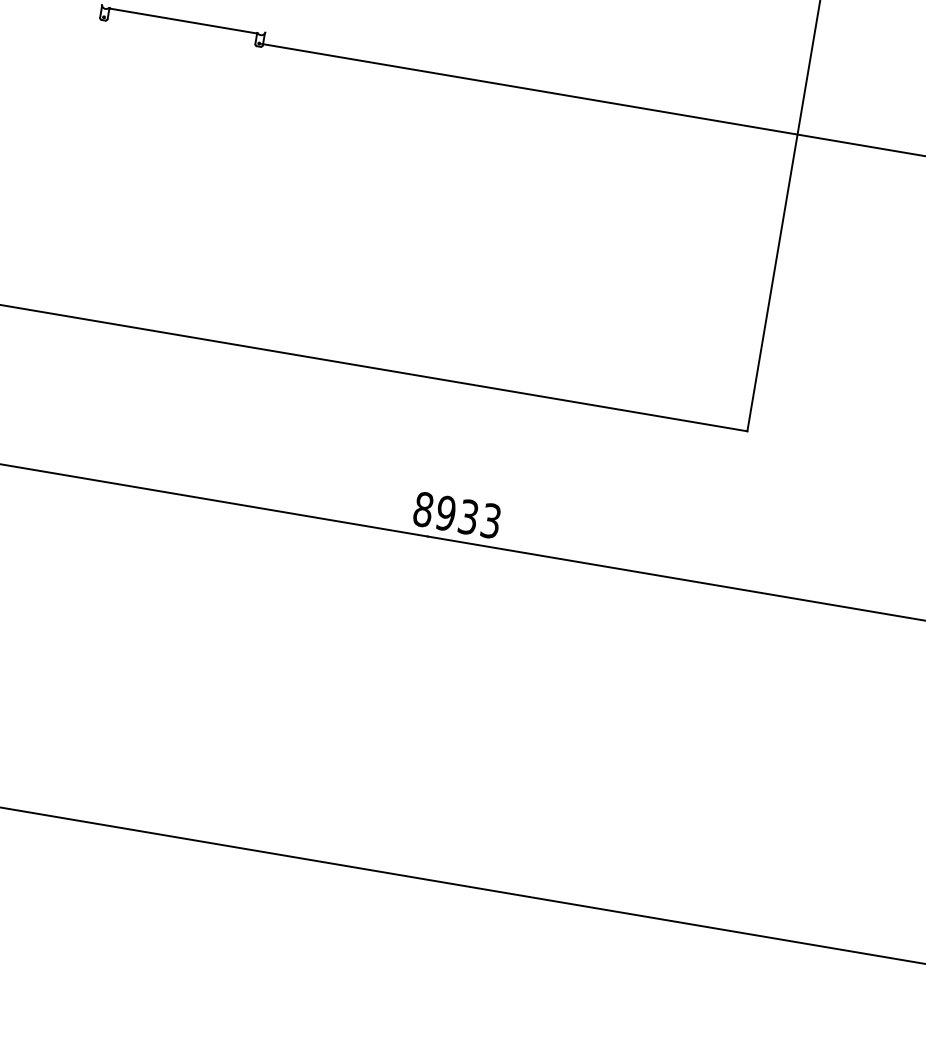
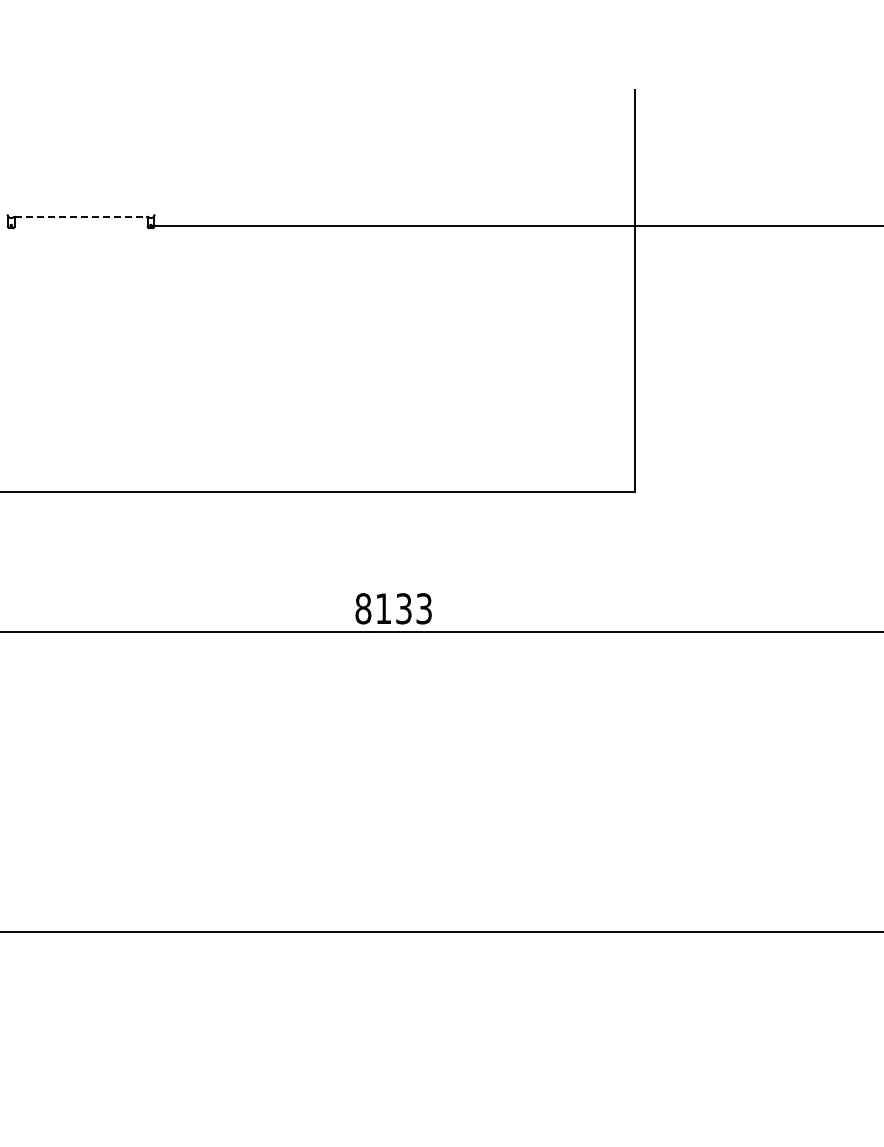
line: (183, 21) -> (81, 217), solid -> dashed
text: (445, 513) -> (383, 608), 8933 -> 8133

